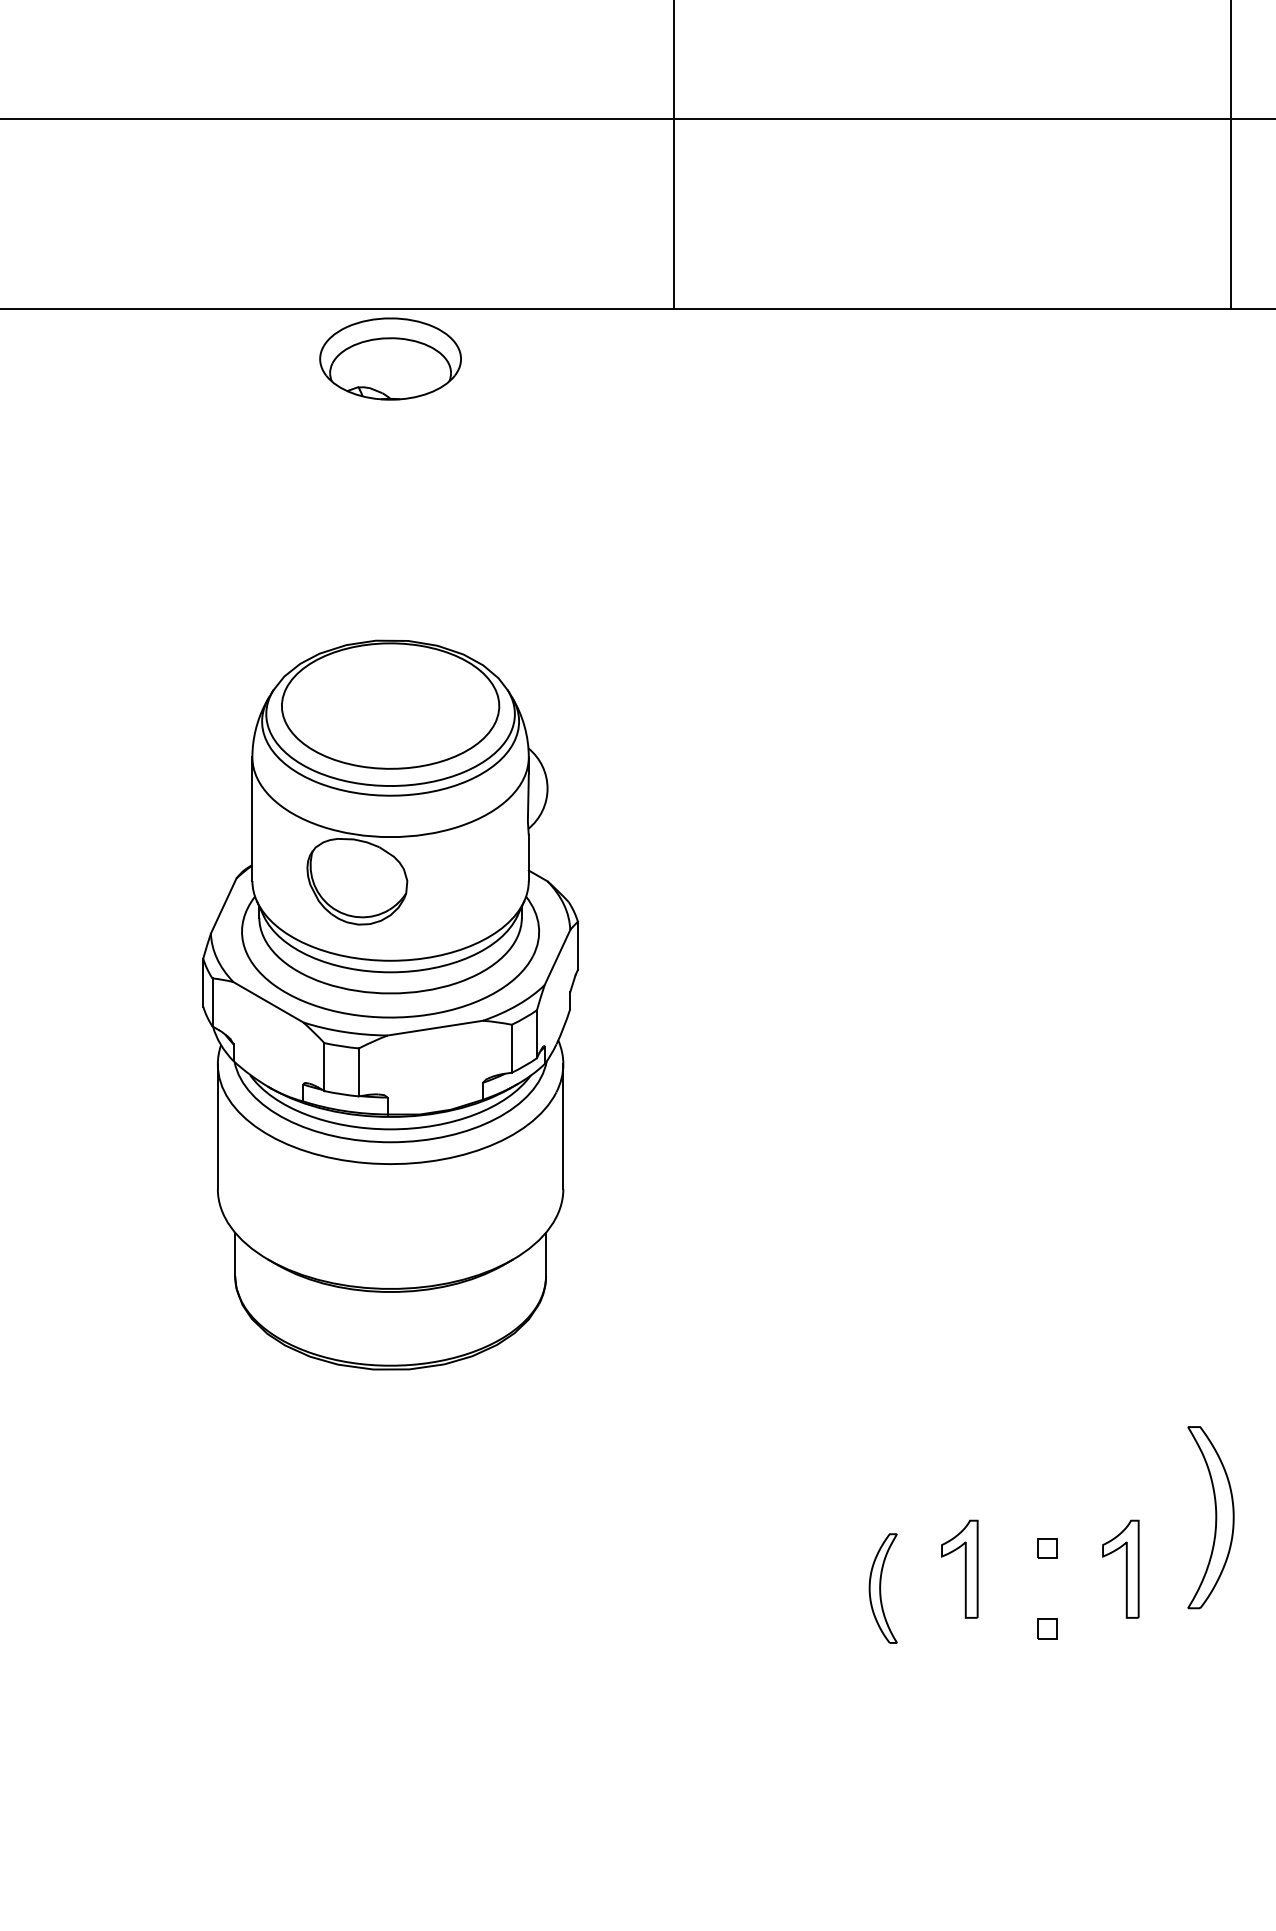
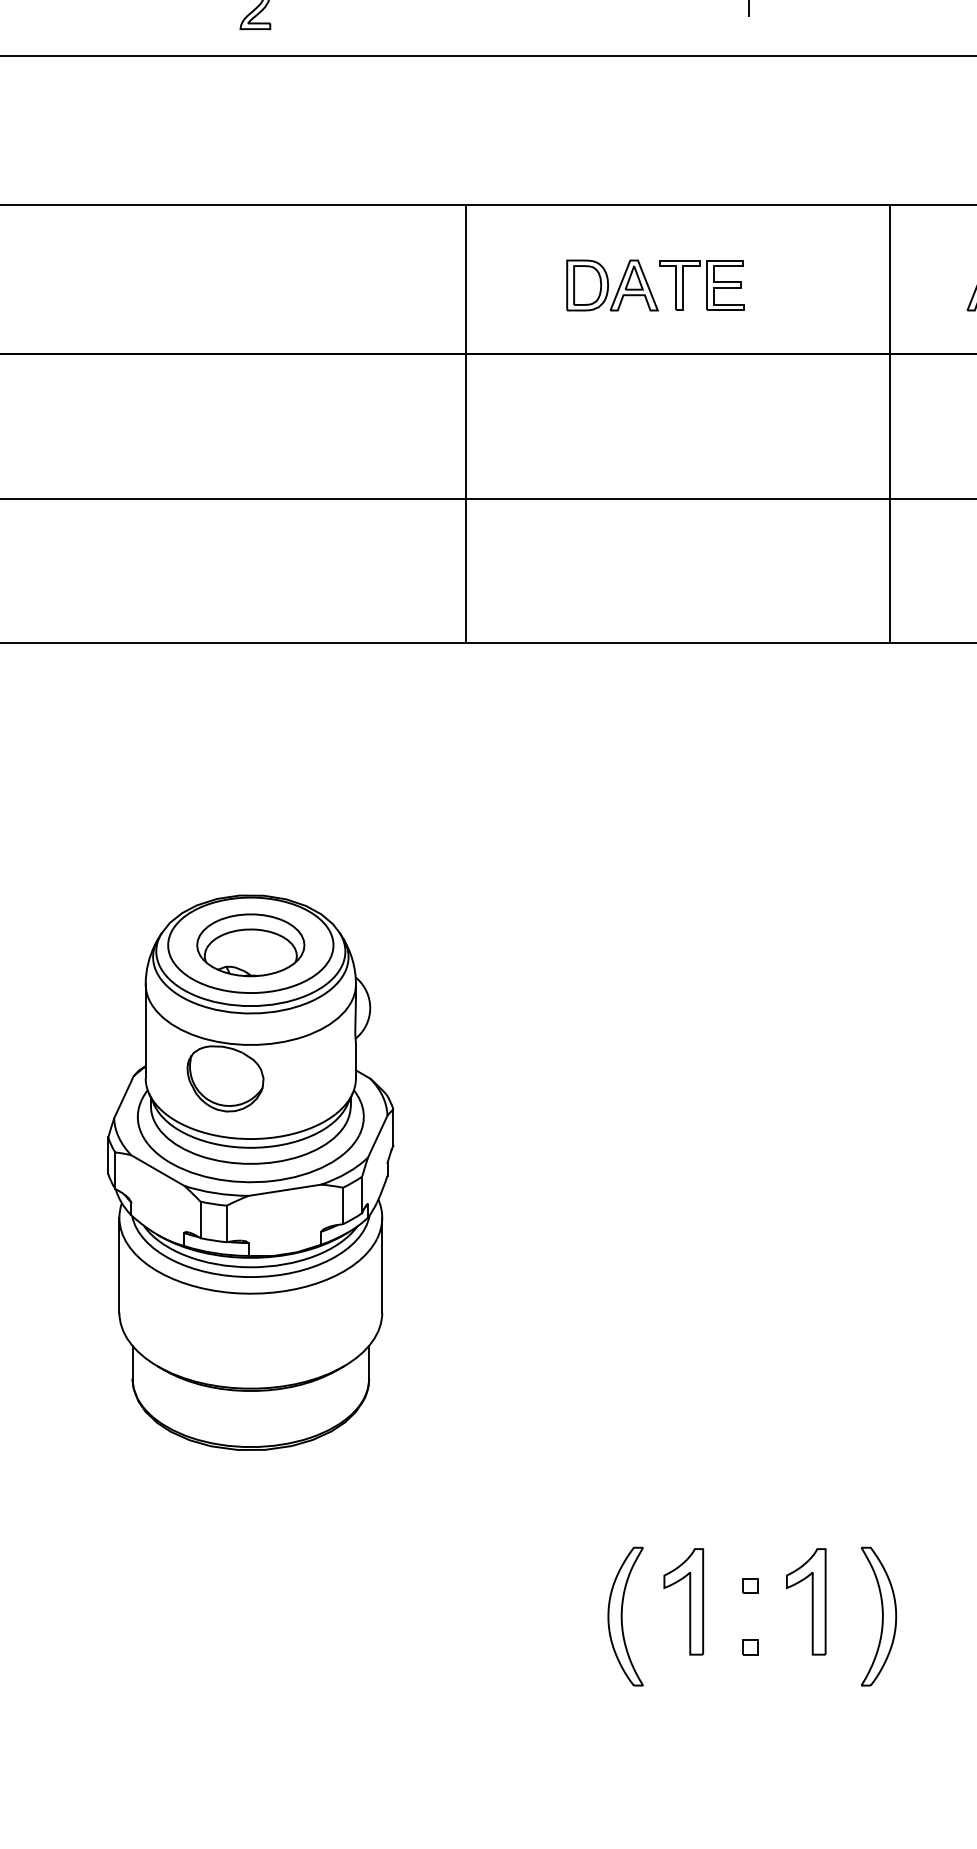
part: (390, 359) -> (250, 945), moved
part: (1210, 1517) -> (878, 1616), moved
part: (959, 1568) -> (683, 1601), size x1.43
part: (1121, 1568) -> (806, 1601), size x1.43
part: (883, 1588) -> (625, 1616), size x1.67

